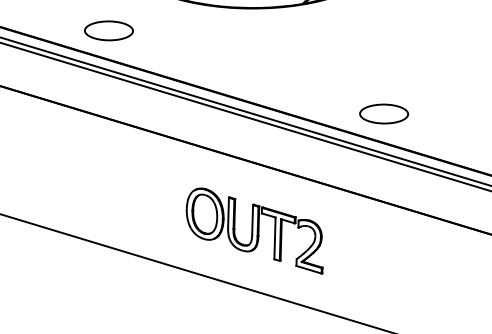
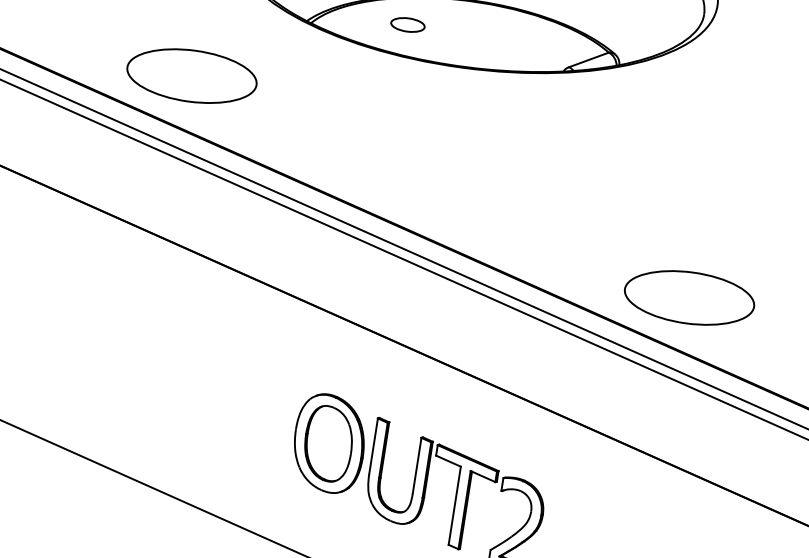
part: (108, 30) -> (191, 75), size x1.43
part: (383, 113) -> (688, 296), size x1.43

